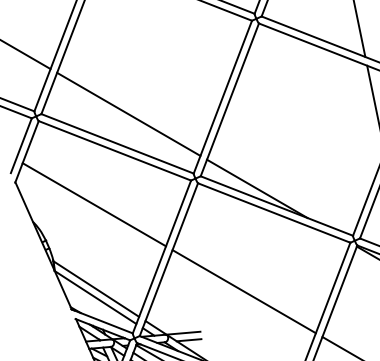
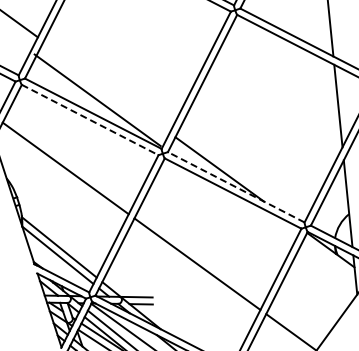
line: (128, 114) -> (97, 100), moved
line: (115, 151) -> (90, 120), solid -> dashed
line: (277, 206) -> (236, 187), solid -> dashed

